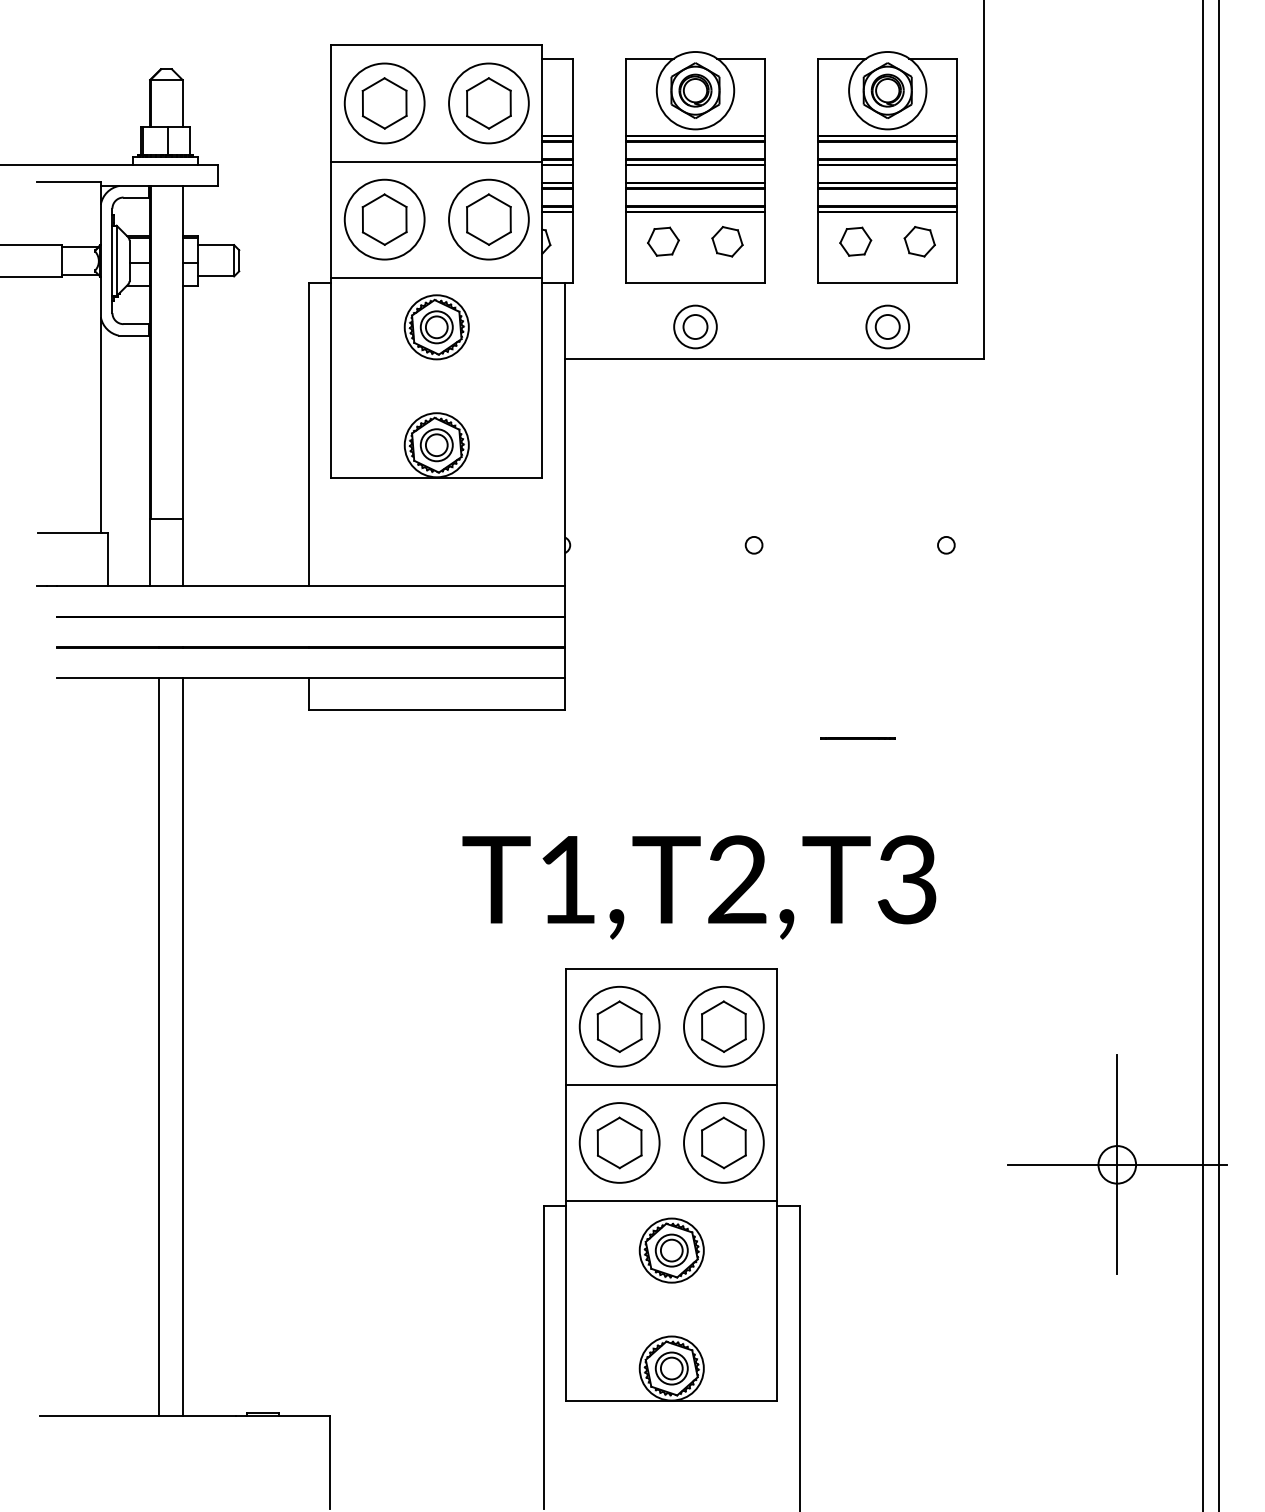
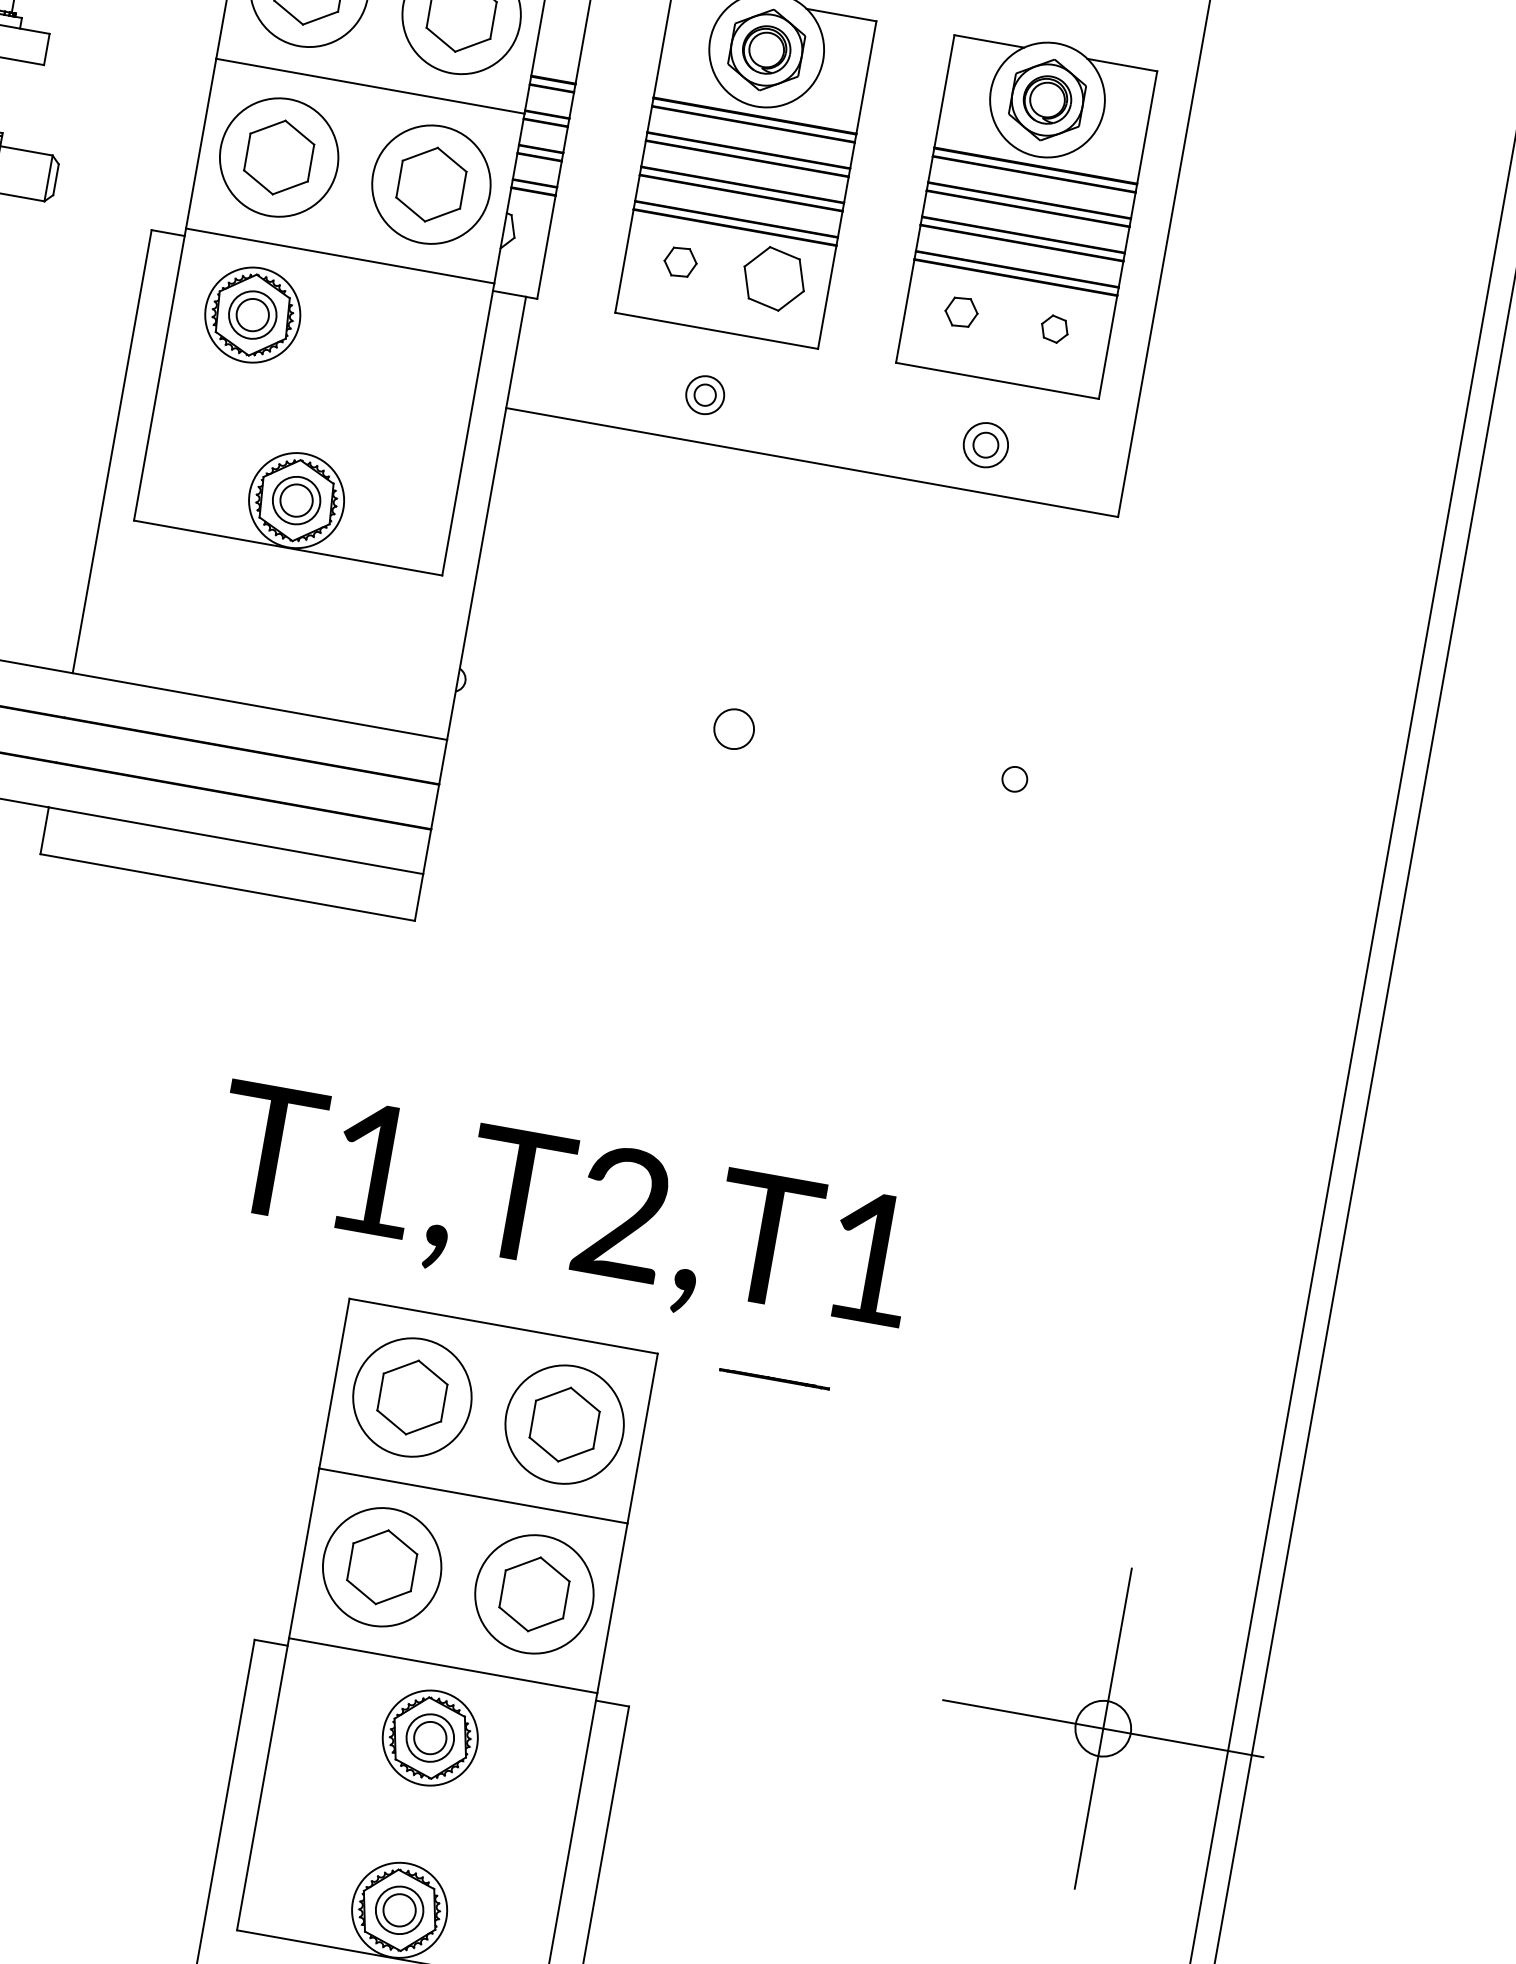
part: (663, 241) -> (680, 261), size x0.7
part: (727, 241) -> (774, 278), size x1.4
part: (855, 241) -> (961, 311), size x0.7
part: (919, 241) -> (1054, 328), size x0.6
part: (695, 326) -> (705, 394), size x0.6
part: (887, 326) -> (985, 444), size x0.7
part: (436, 327) -> (252, 315), moved
circle: (753, 545) -> (733, 729), size x1.6
line: (857, 738) -> (774, 1378), moved
text: (907, 879) -> (871, 1257), T1,T2,T3 -> T1,T2,T1

